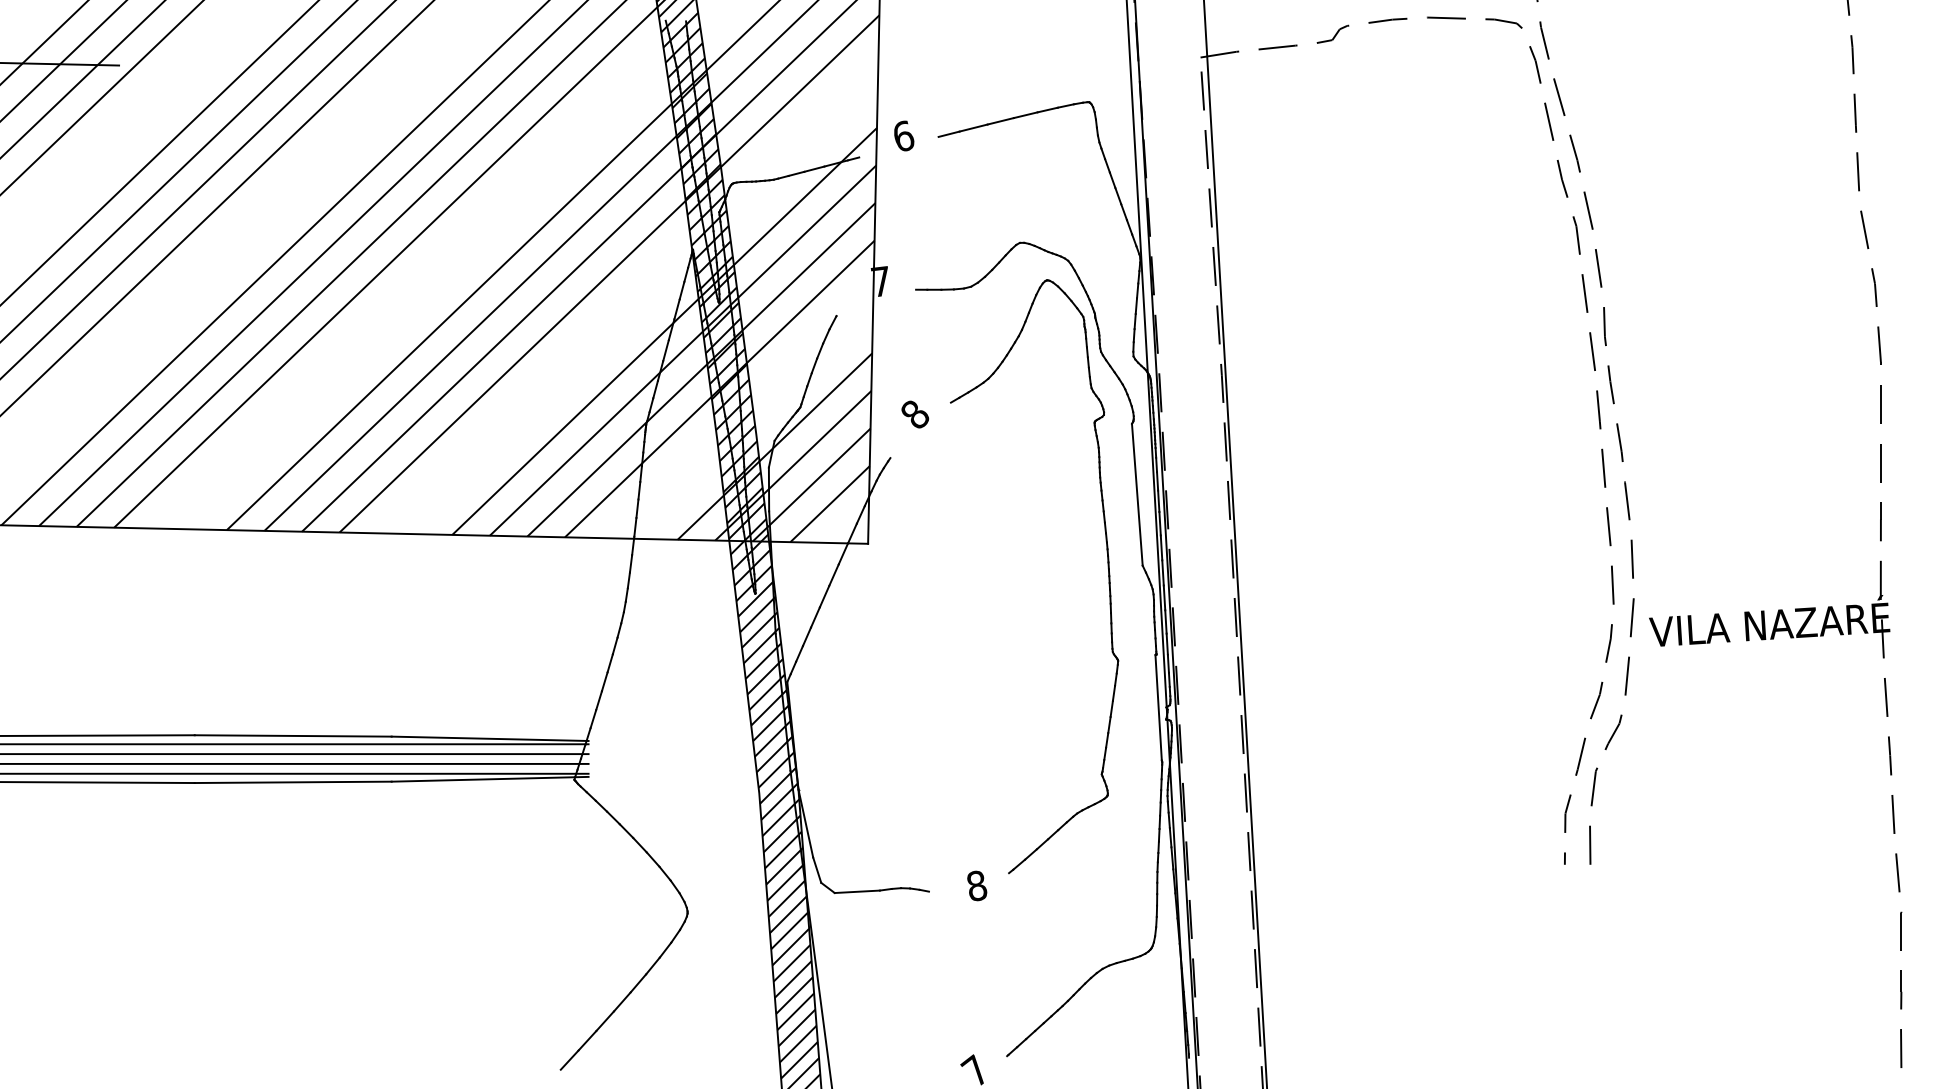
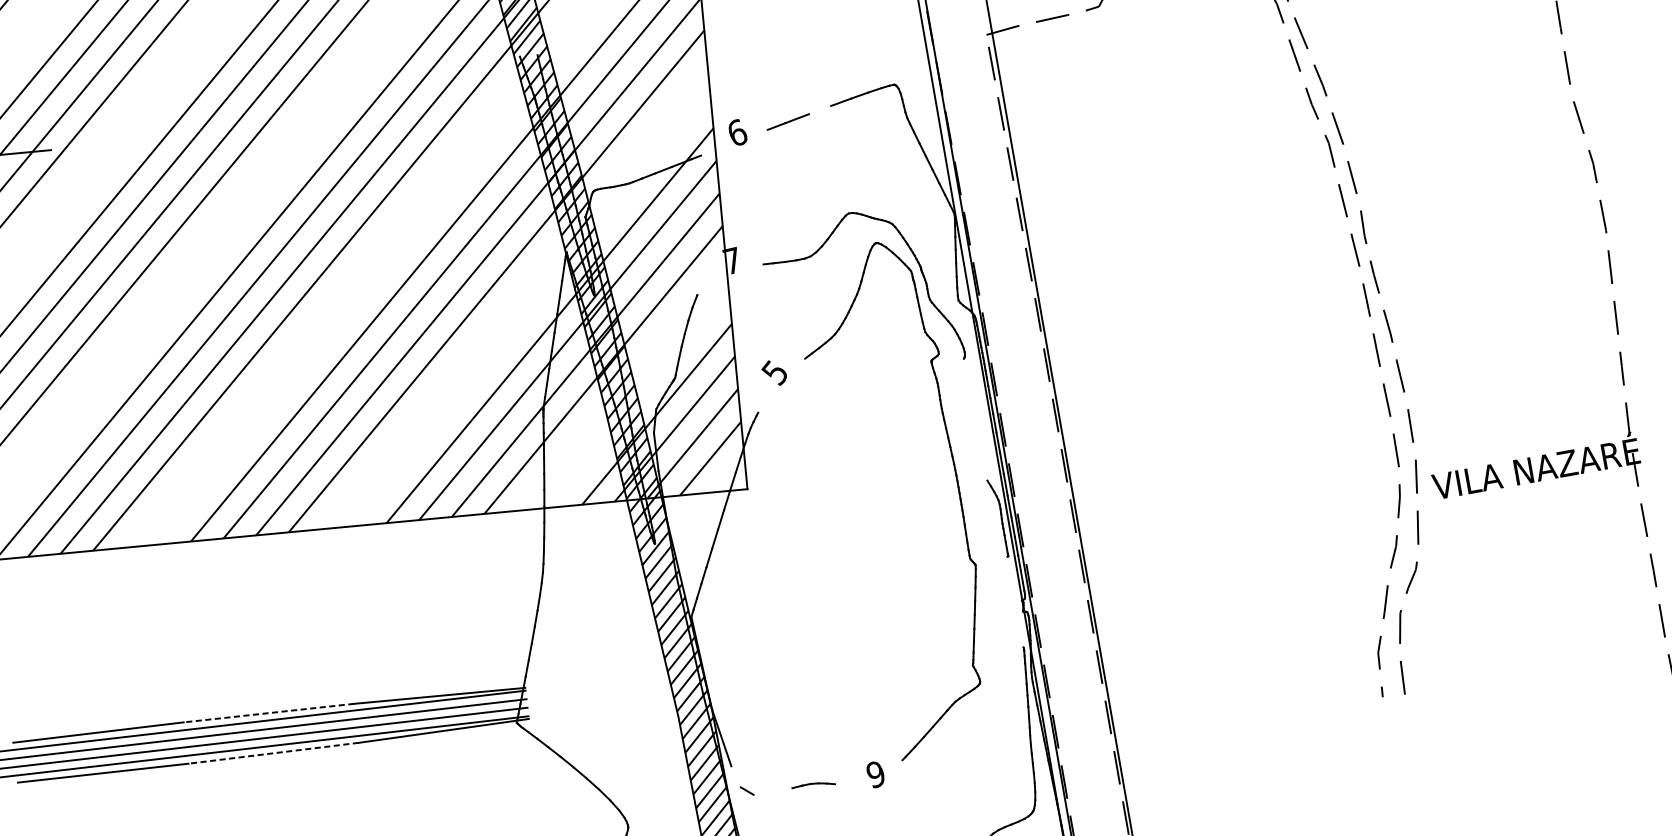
line: (1000, 121) -> (819, 110), removed
text: (914, 414) -> (774, 372), 8 -> 5
line: (1136, 494) -> (974, 419), removed
line: (1158, 707) -> (1015, 601), removed
line: (292, 735) -> (268, 712), solid -> dashed
line: (292, 782) -> (273, 753), solid -> dashed
line: (817, 869) -> (736, 776), removed
text: (976, 885) -> (875, 774), 8 -> 9
line: (856, 891) -> (772, 791), removed

